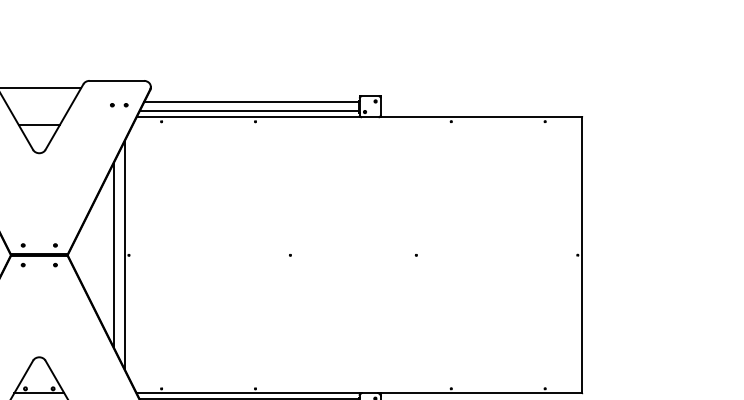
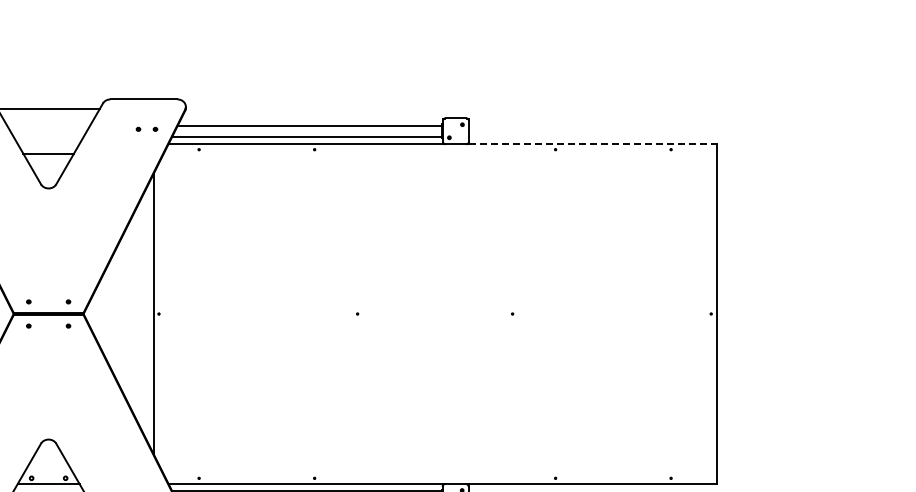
line: (481, 117) -> (592, 144), solid -> dashed
line: (113, 254) -> (140, 313), removed

